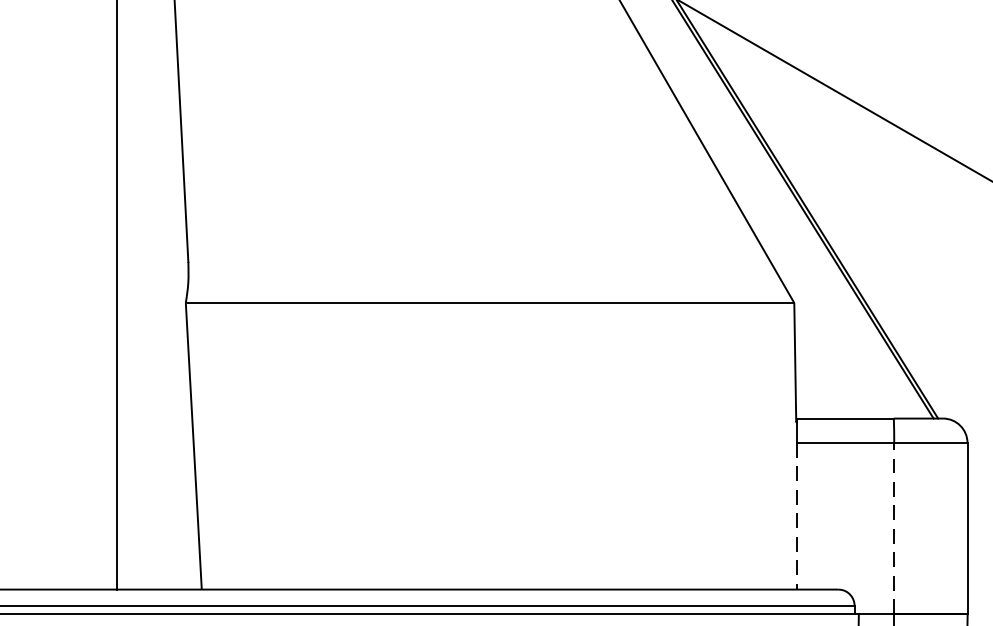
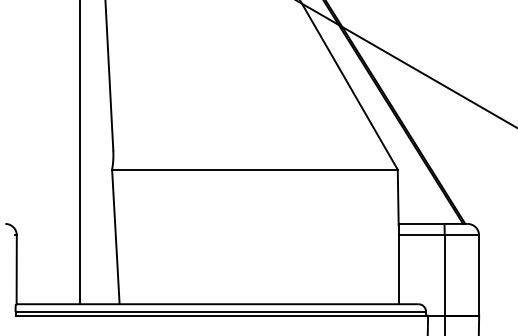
line: (795, 517) -> (398, 270), dashed -> solid
line: (893, 528) -> (444, 275), dashed -> solid

